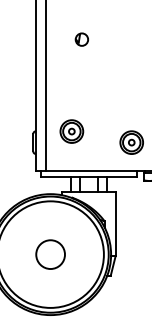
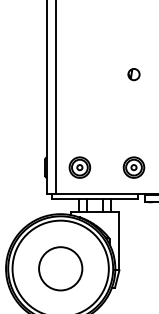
part: (81, 39) -> (133, 74), moved
part: (71, 131) -> (79, 167), moved
circle: (50, 254) -> (60, 268), size x1.67

